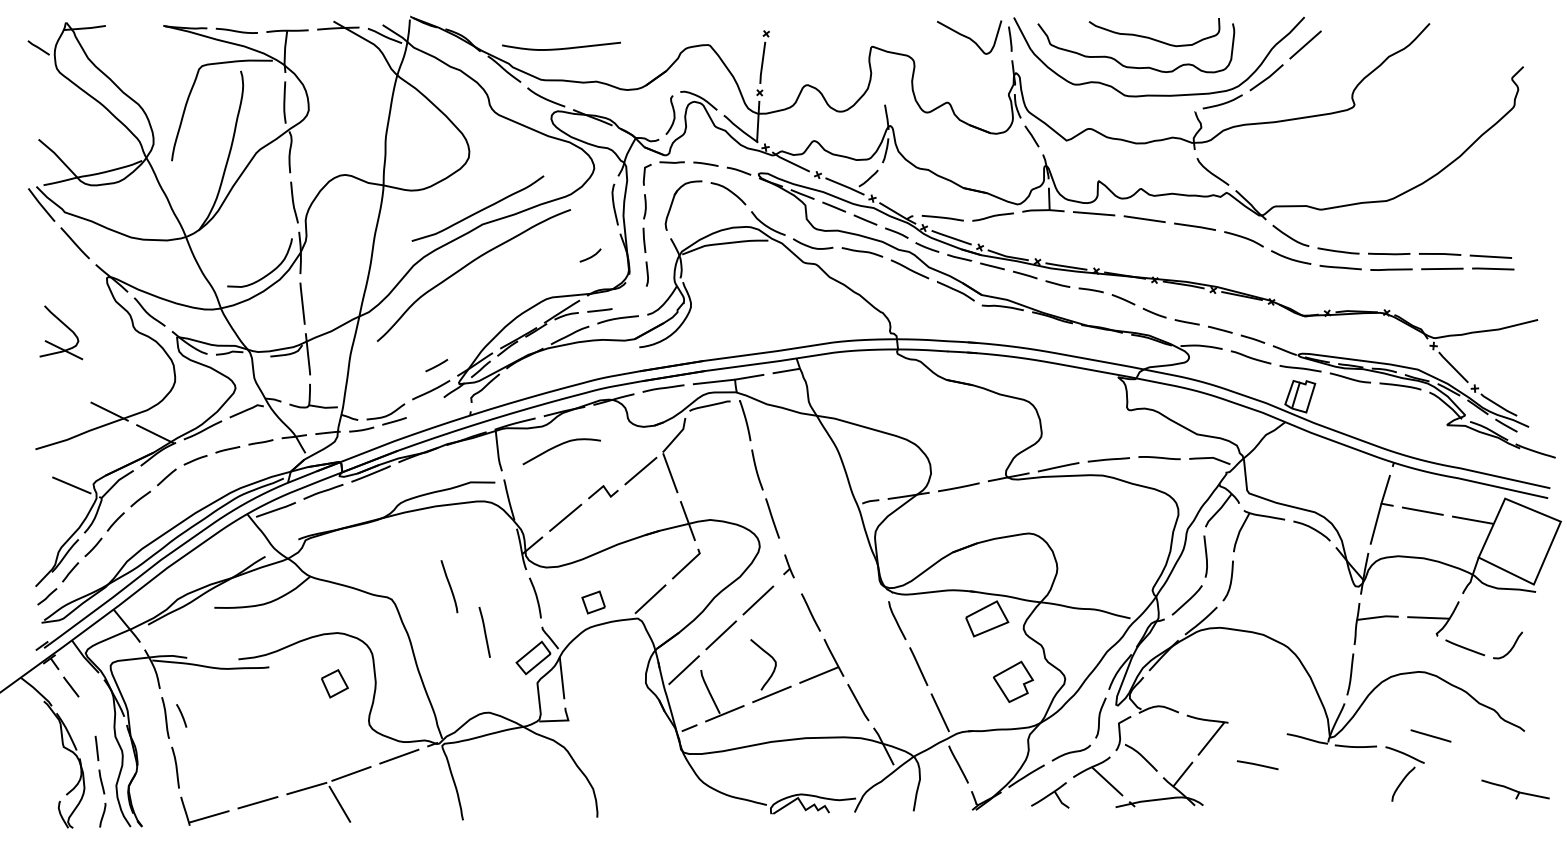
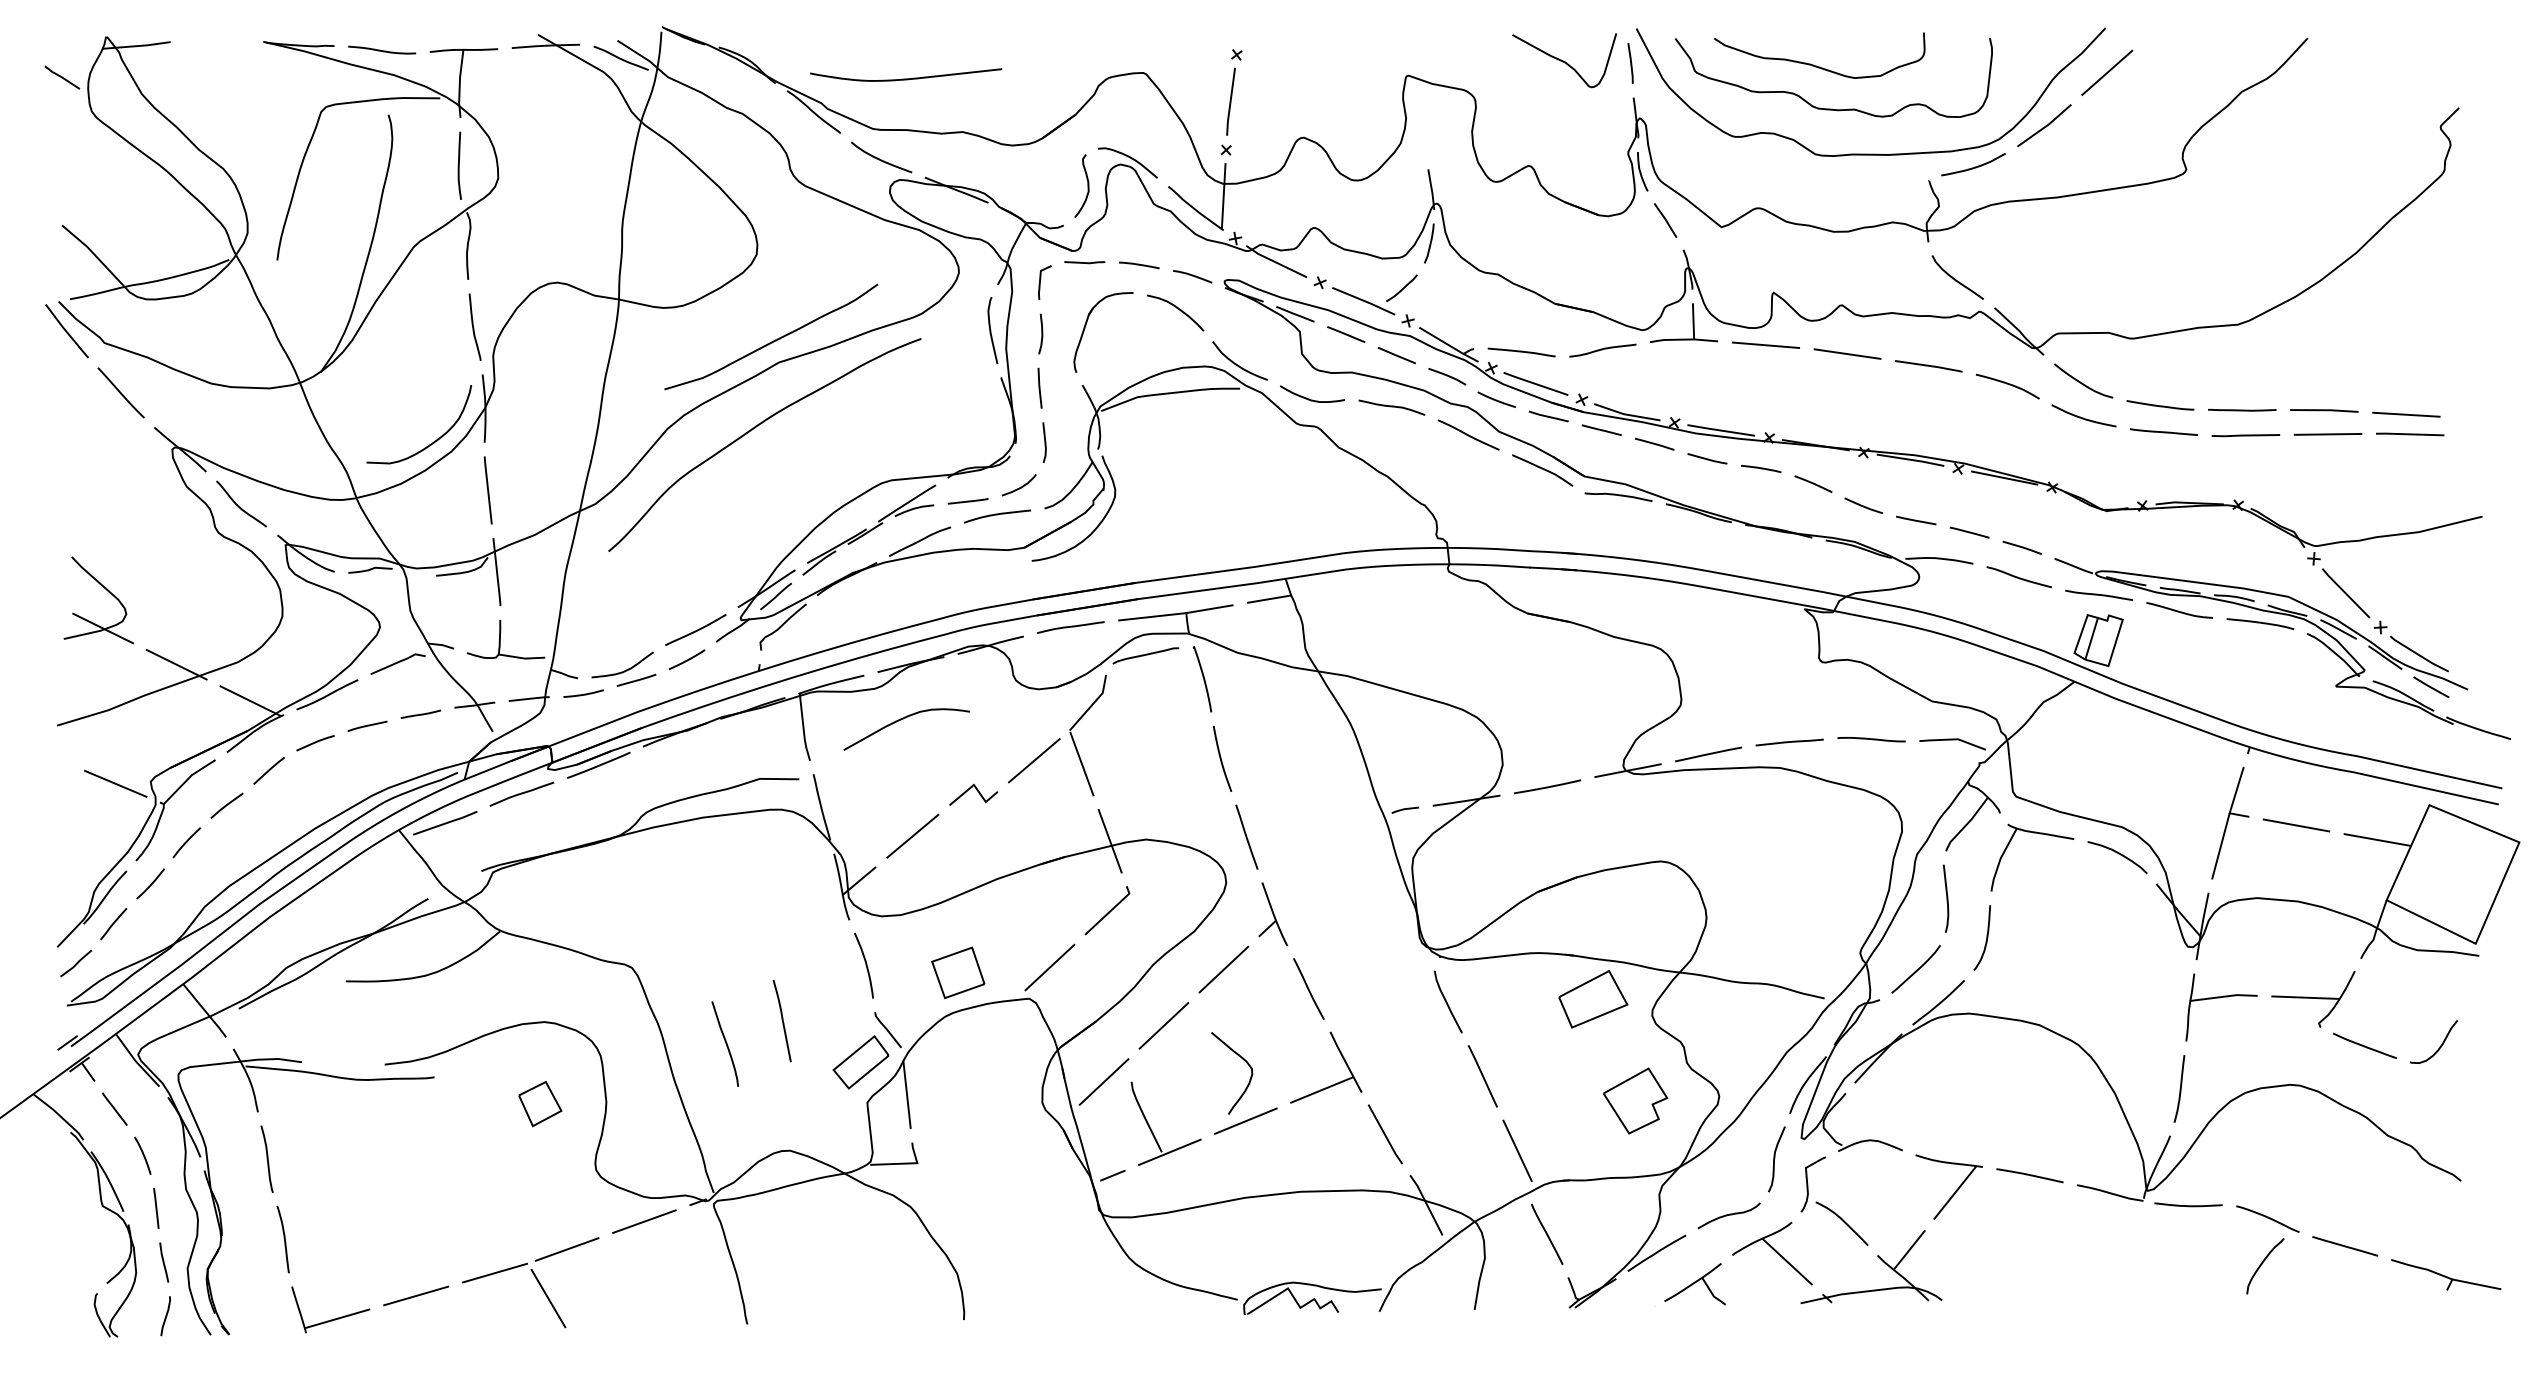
curve: (1151, 37) -> (1814, 63), moved
curve: (590, 256) -> (1019, 486), moved
part: (66, 327) -> (107, 591), moved
line: (436, 365) -> (686, 659), moved
part: (788, 566) -> (1272, 914), size x1.67
curve: (449, 586) -> (725, 1043), moved
part: (593, 602) -> (957, 972), size x1.43
line: (181, 715) -> (142, 1155), moved
line: (1430, 735) -> (2344, 1245), moved
line: (1257, 765) -> (2029, 1176), moved

